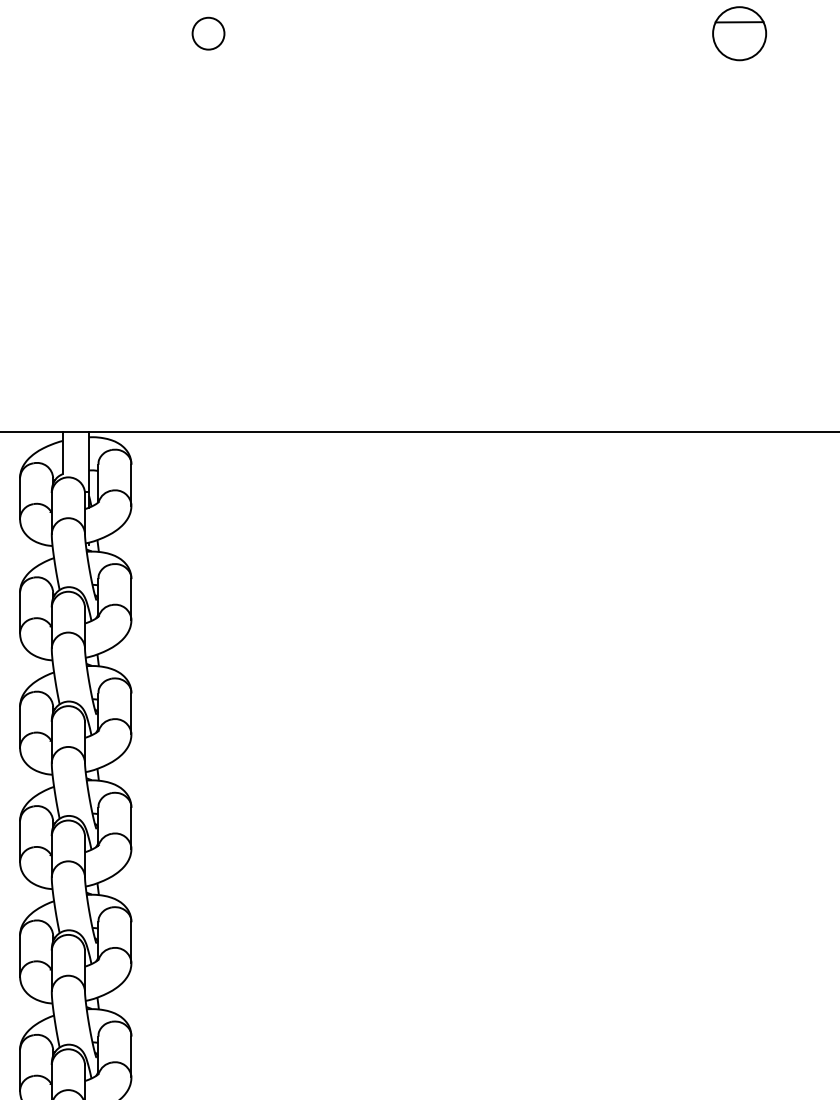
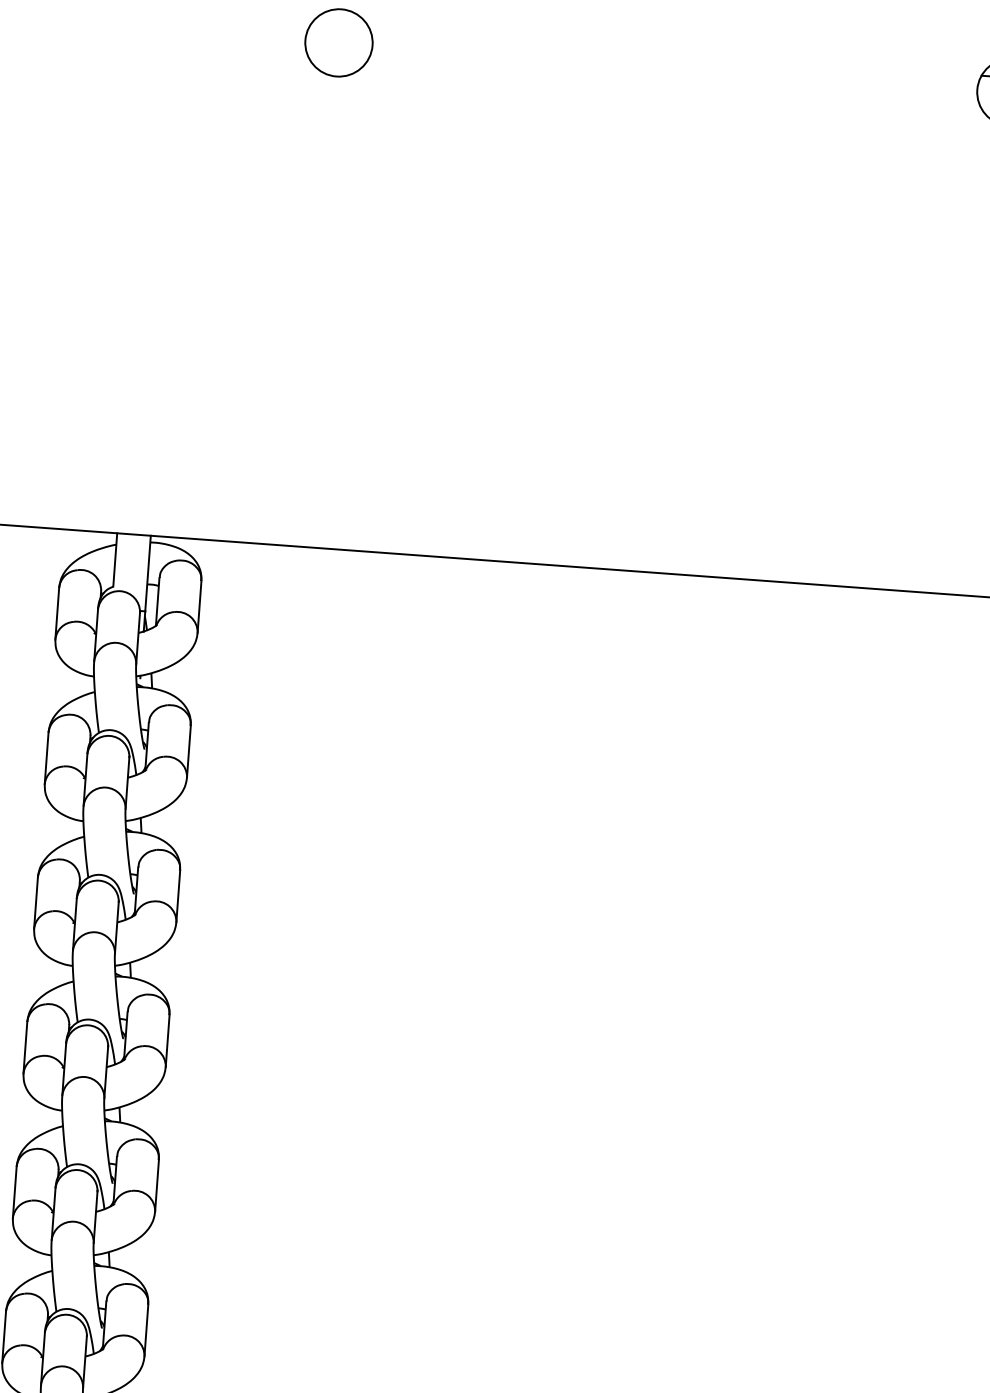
circle: (208, 33) -> (338, 42), size x1.67

